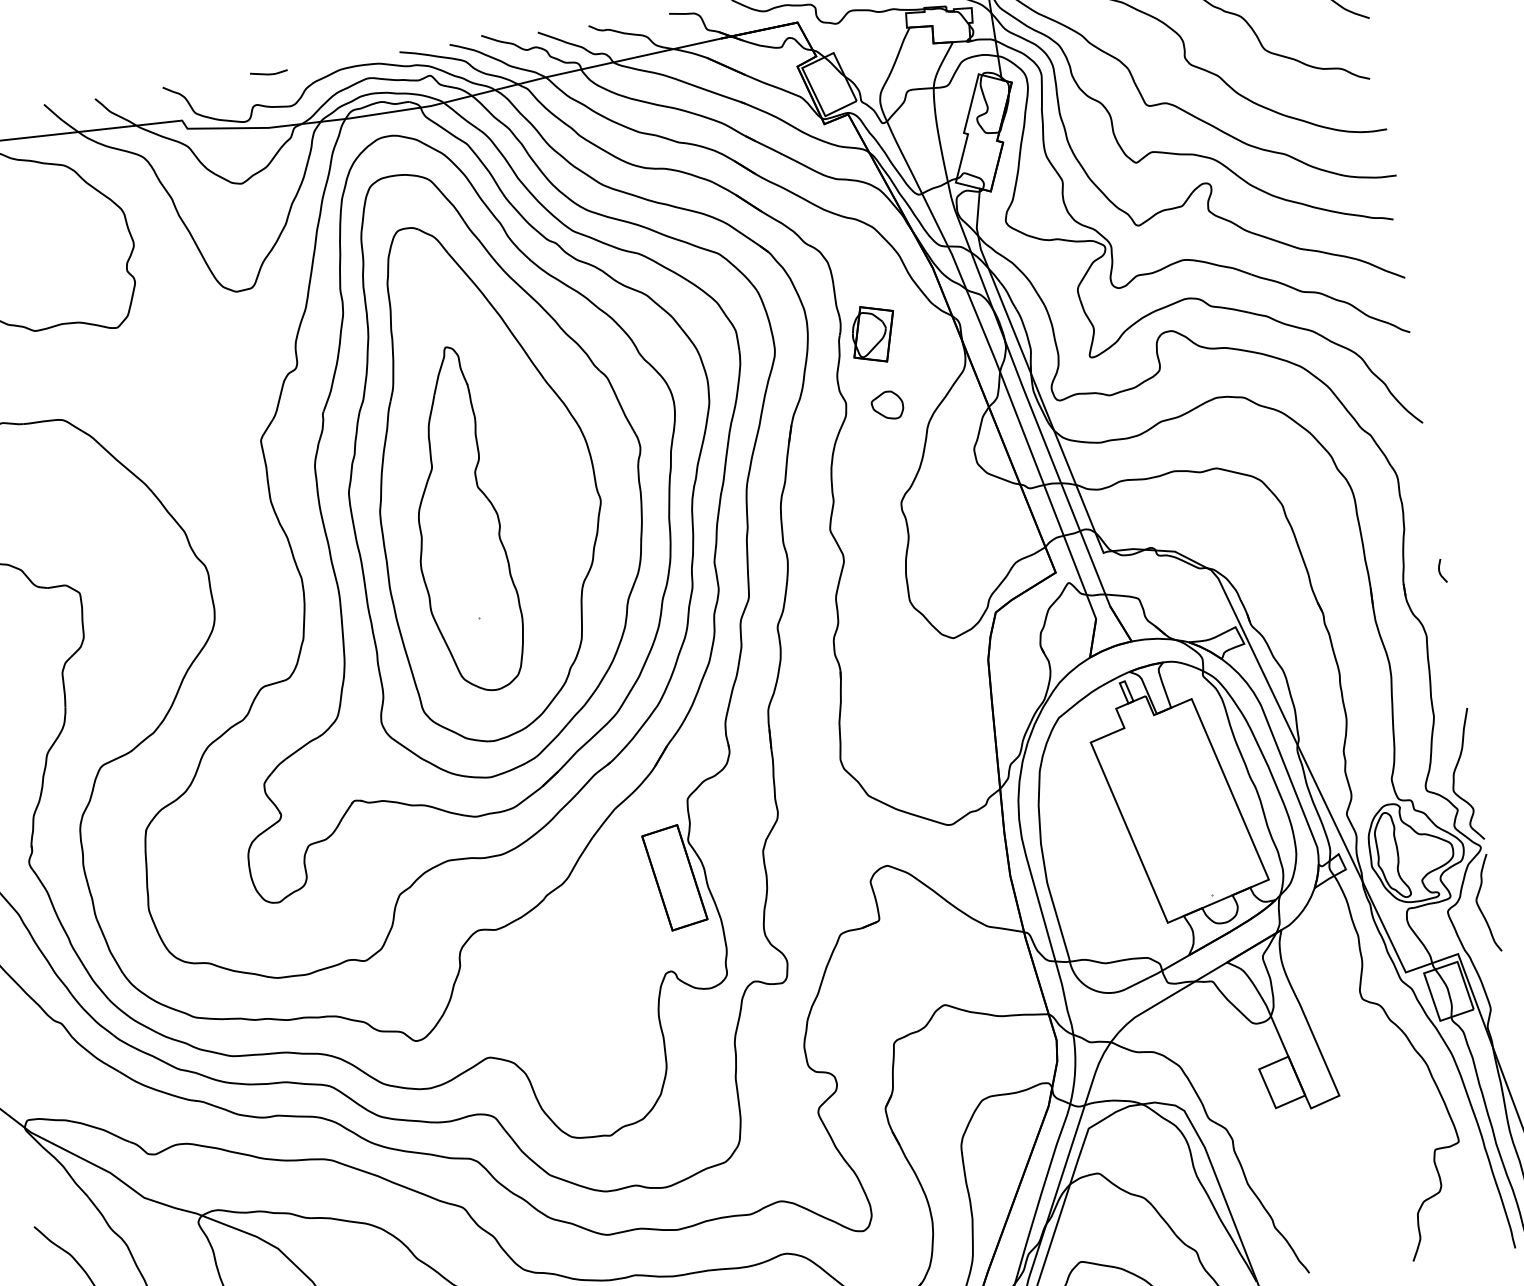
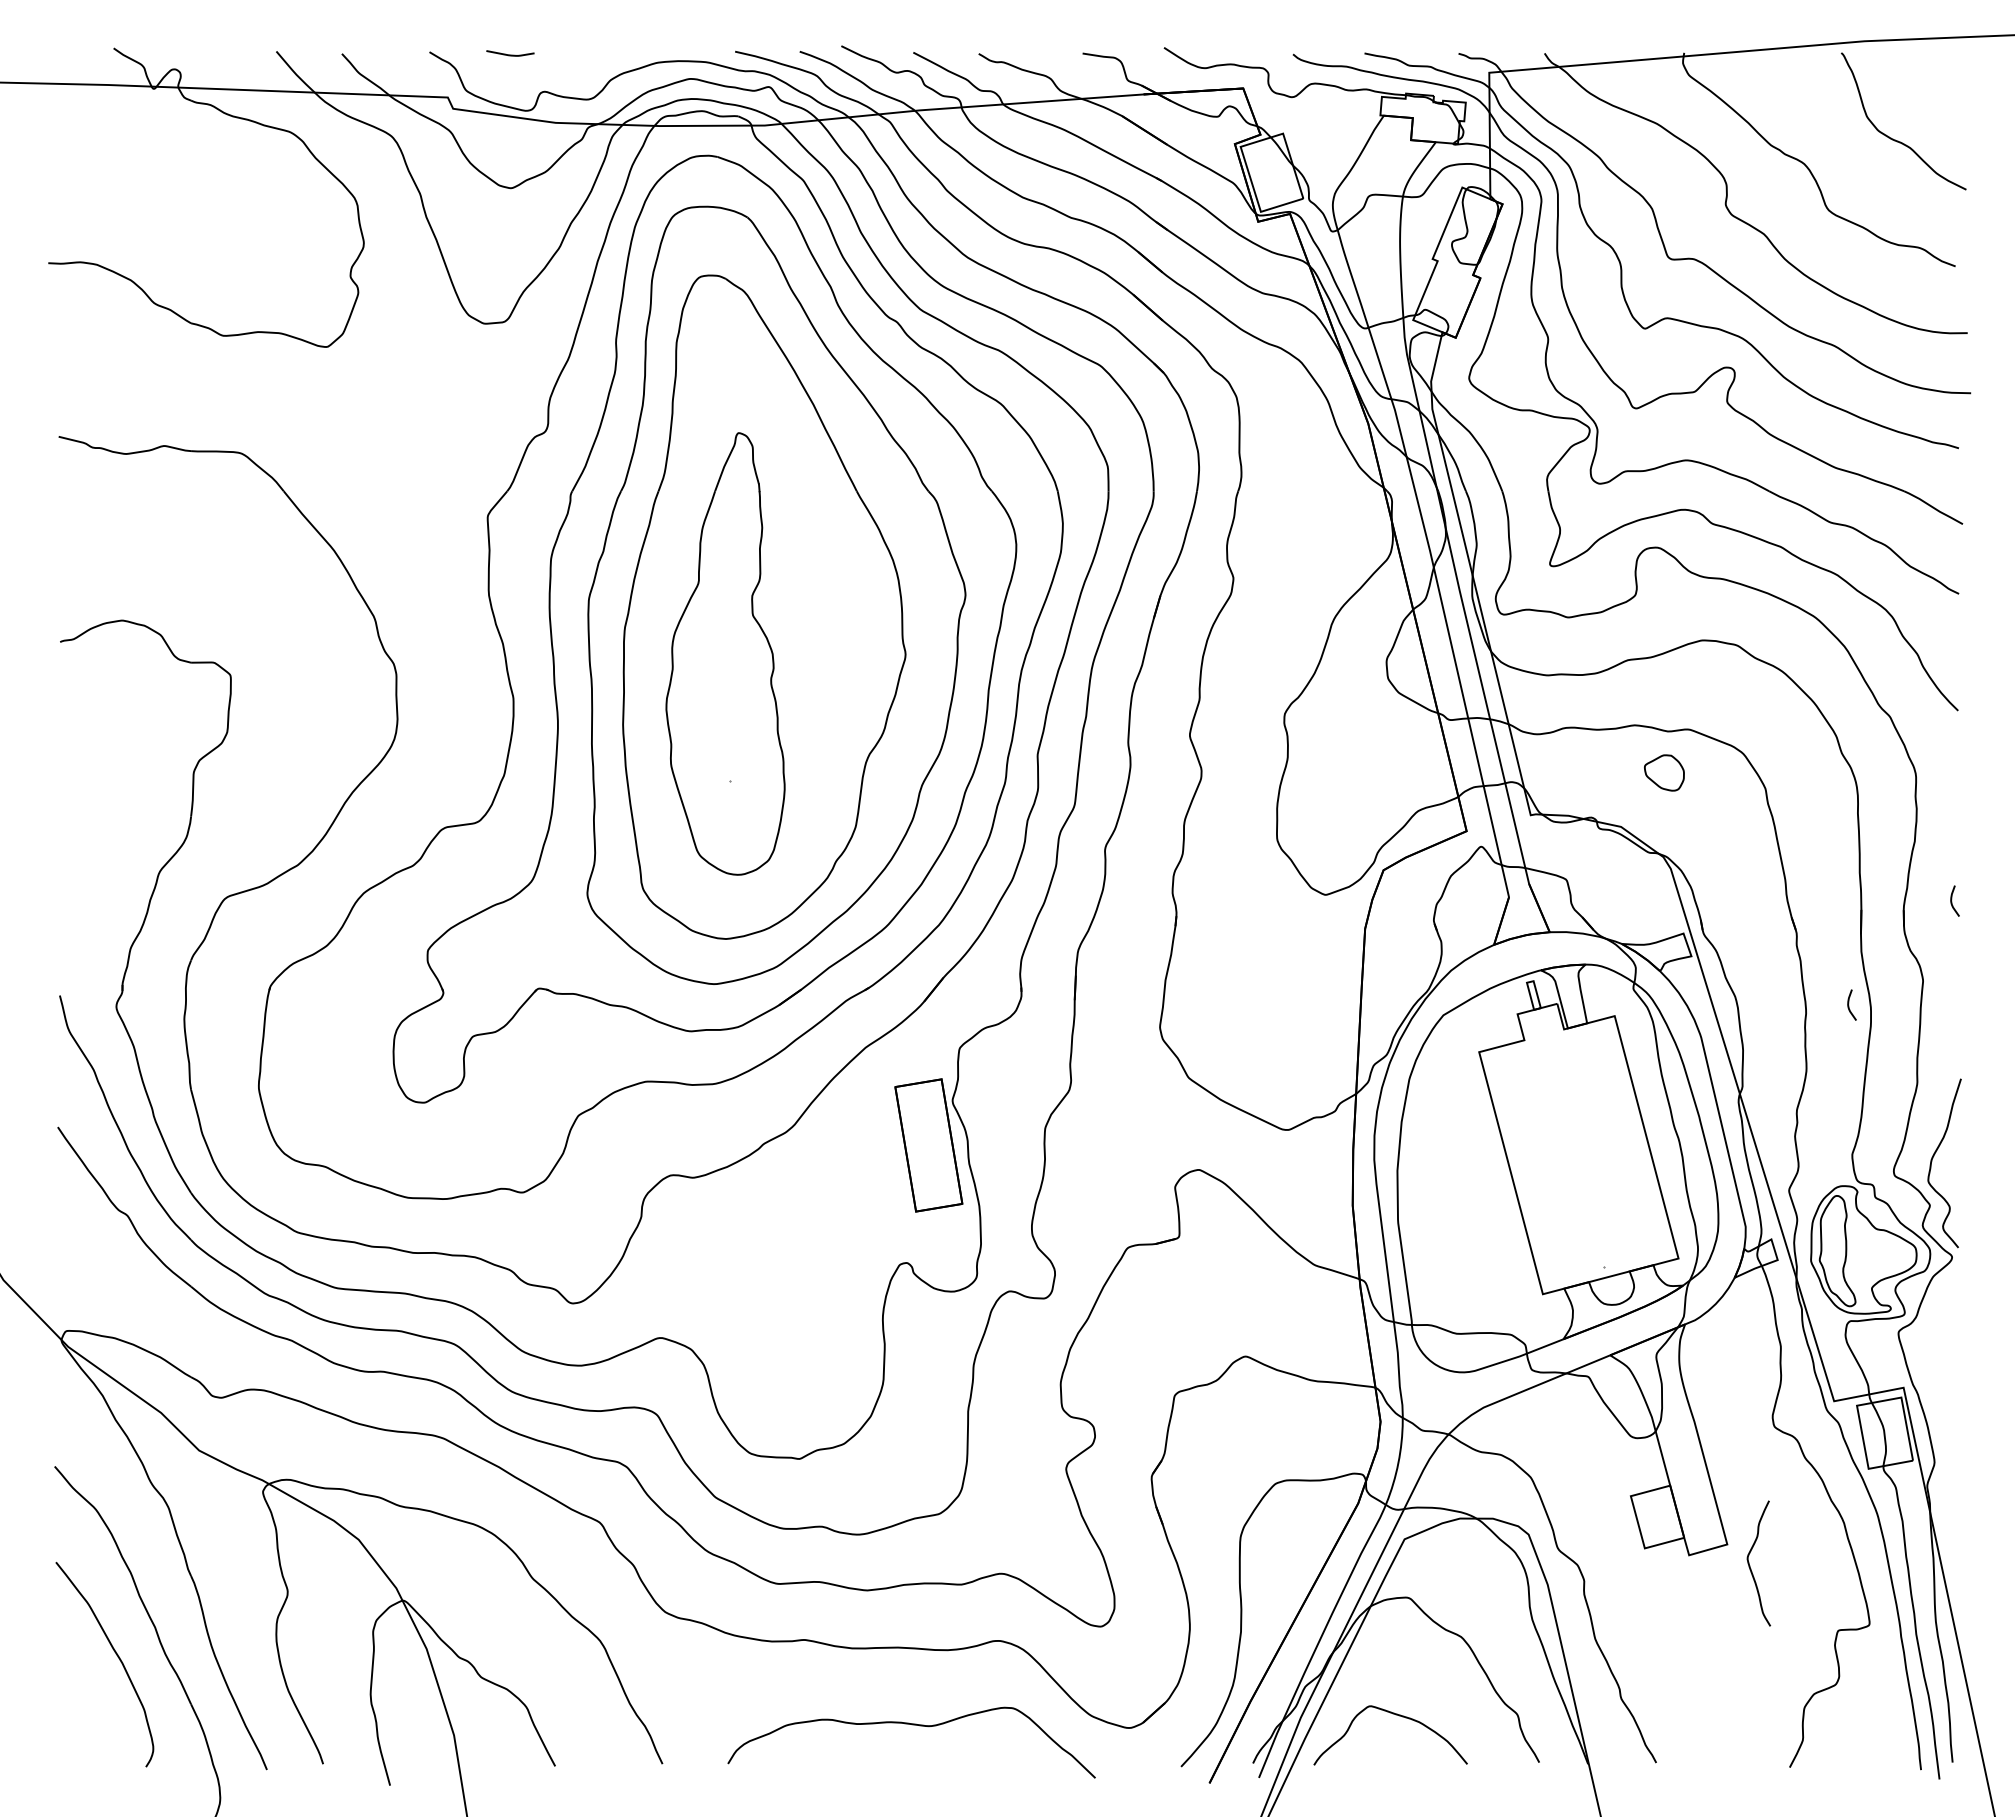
curve: (269, 73) -> (510, 54), moved
part: (873, 334) -> (1280, 496), removed
part: (887, 405) -> (1664, 772), moved
curve: (1372, 662) -> (1849, 1003), added
curve: (1479, 906) -> (1750, 1565), moved

